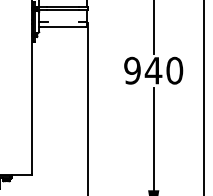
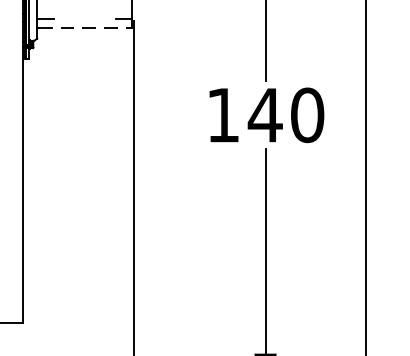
line: (63, 26) -> (85, 27), solid -> dashed
text: (132, 70) -> (223, 114), 940 -> 140

